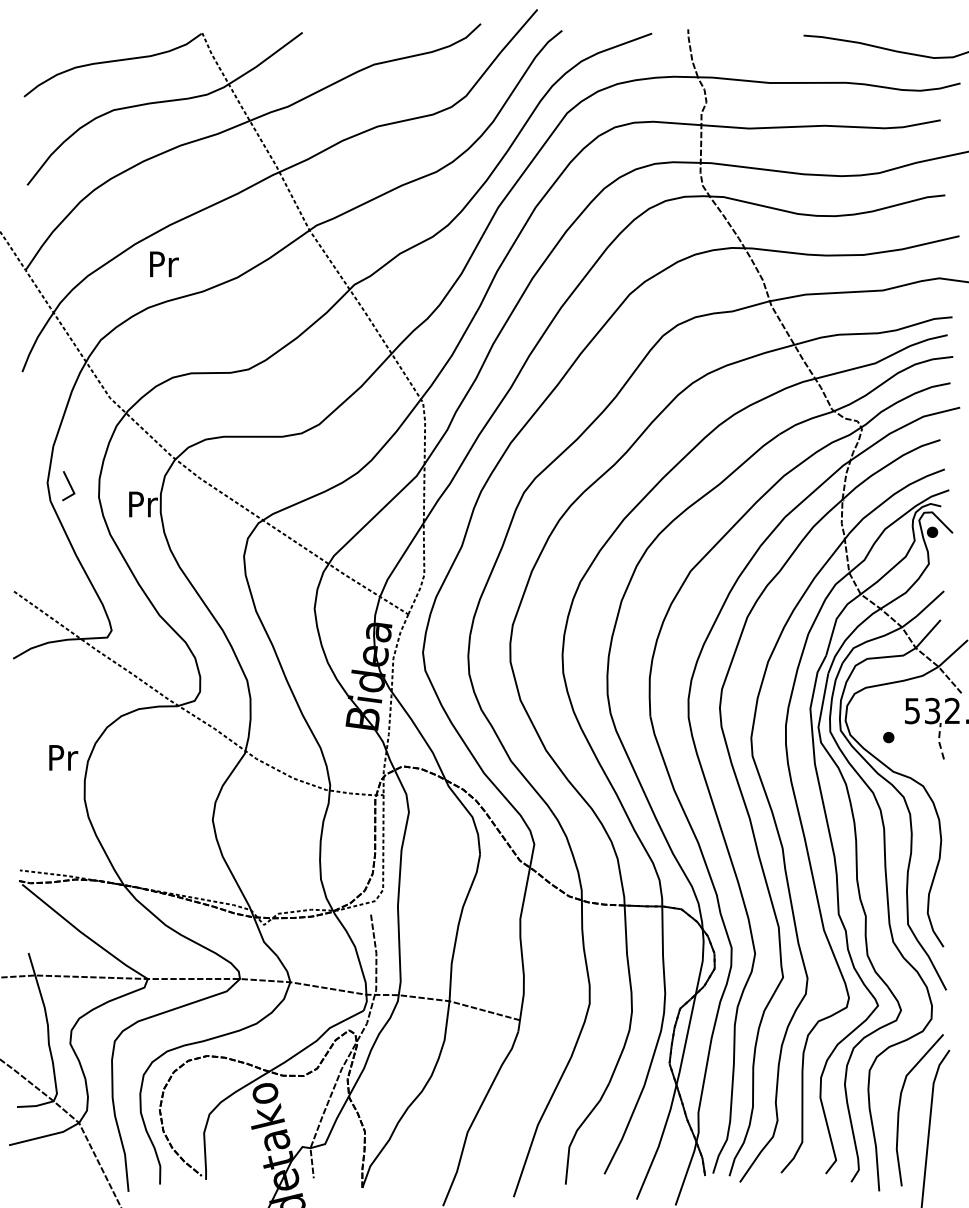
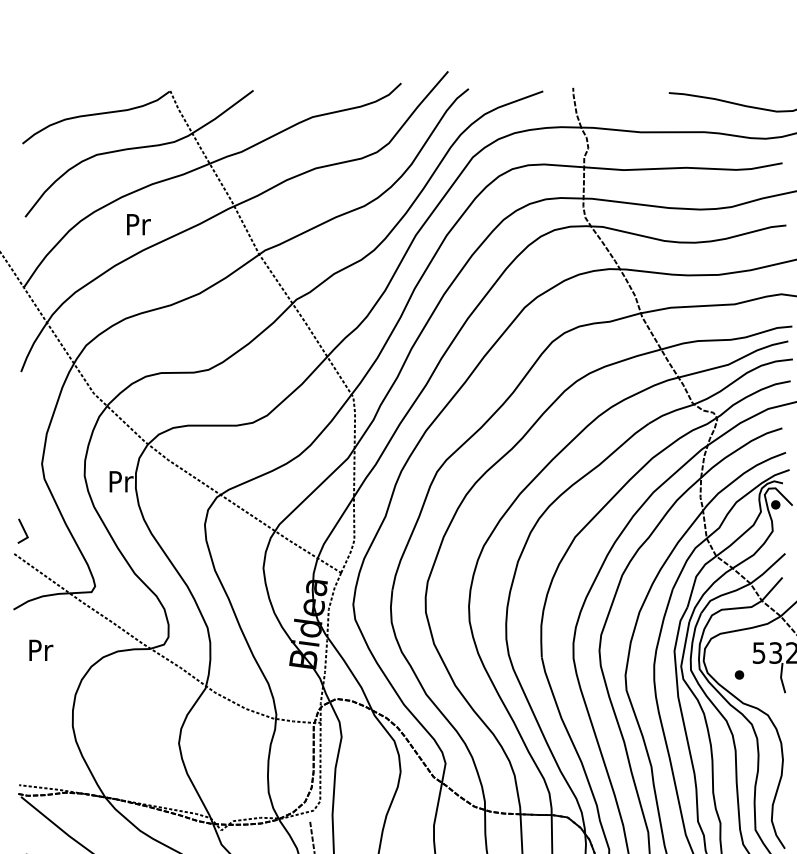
text: (164, 264) -> (138, 224), moved
line: (69, 485) -> (23, 530), moved
line: (938, 740) -> (780, 677), dashed -> solid
text: (63, 757) -> (41, 650), moved

